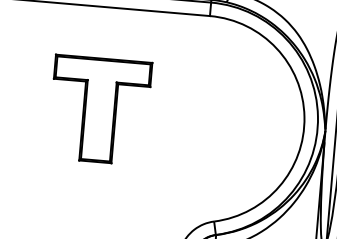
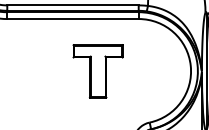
part: (98, 110) -> (97, 71), moved

